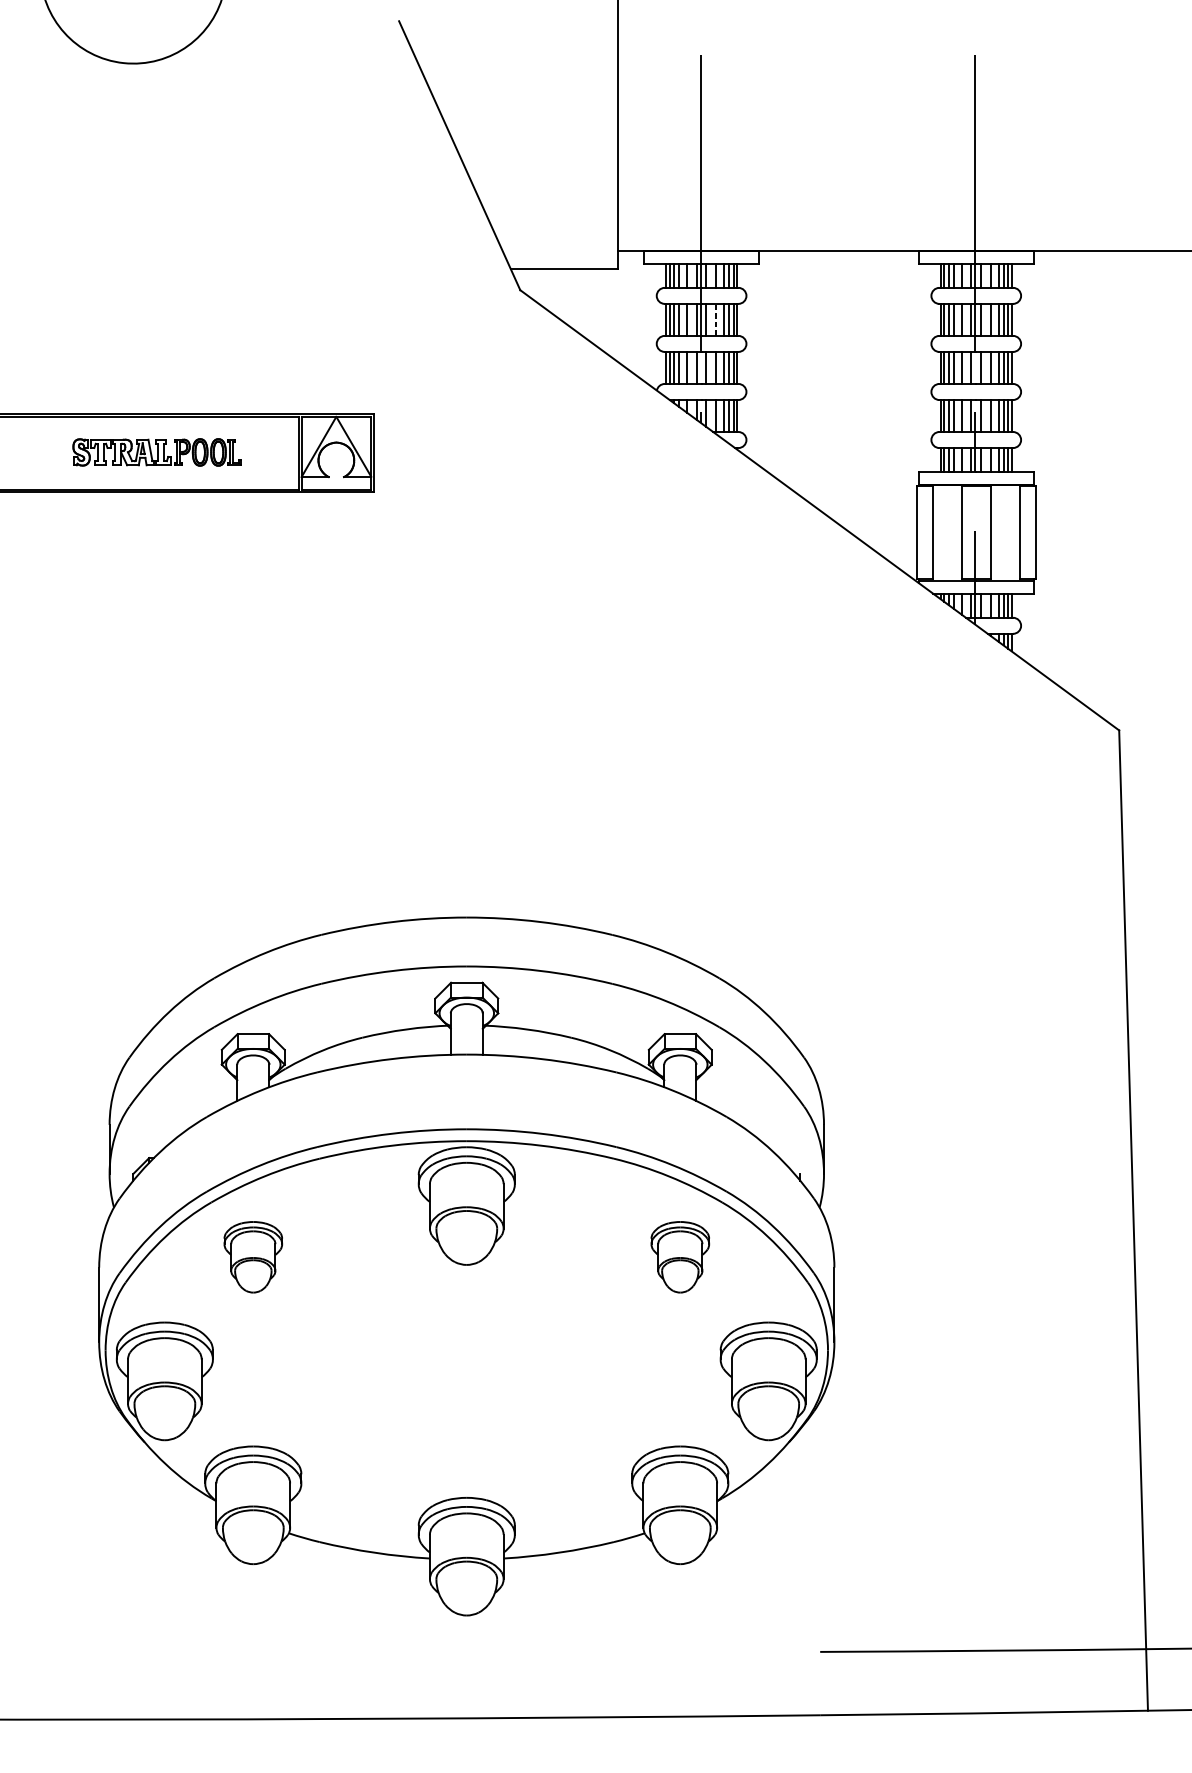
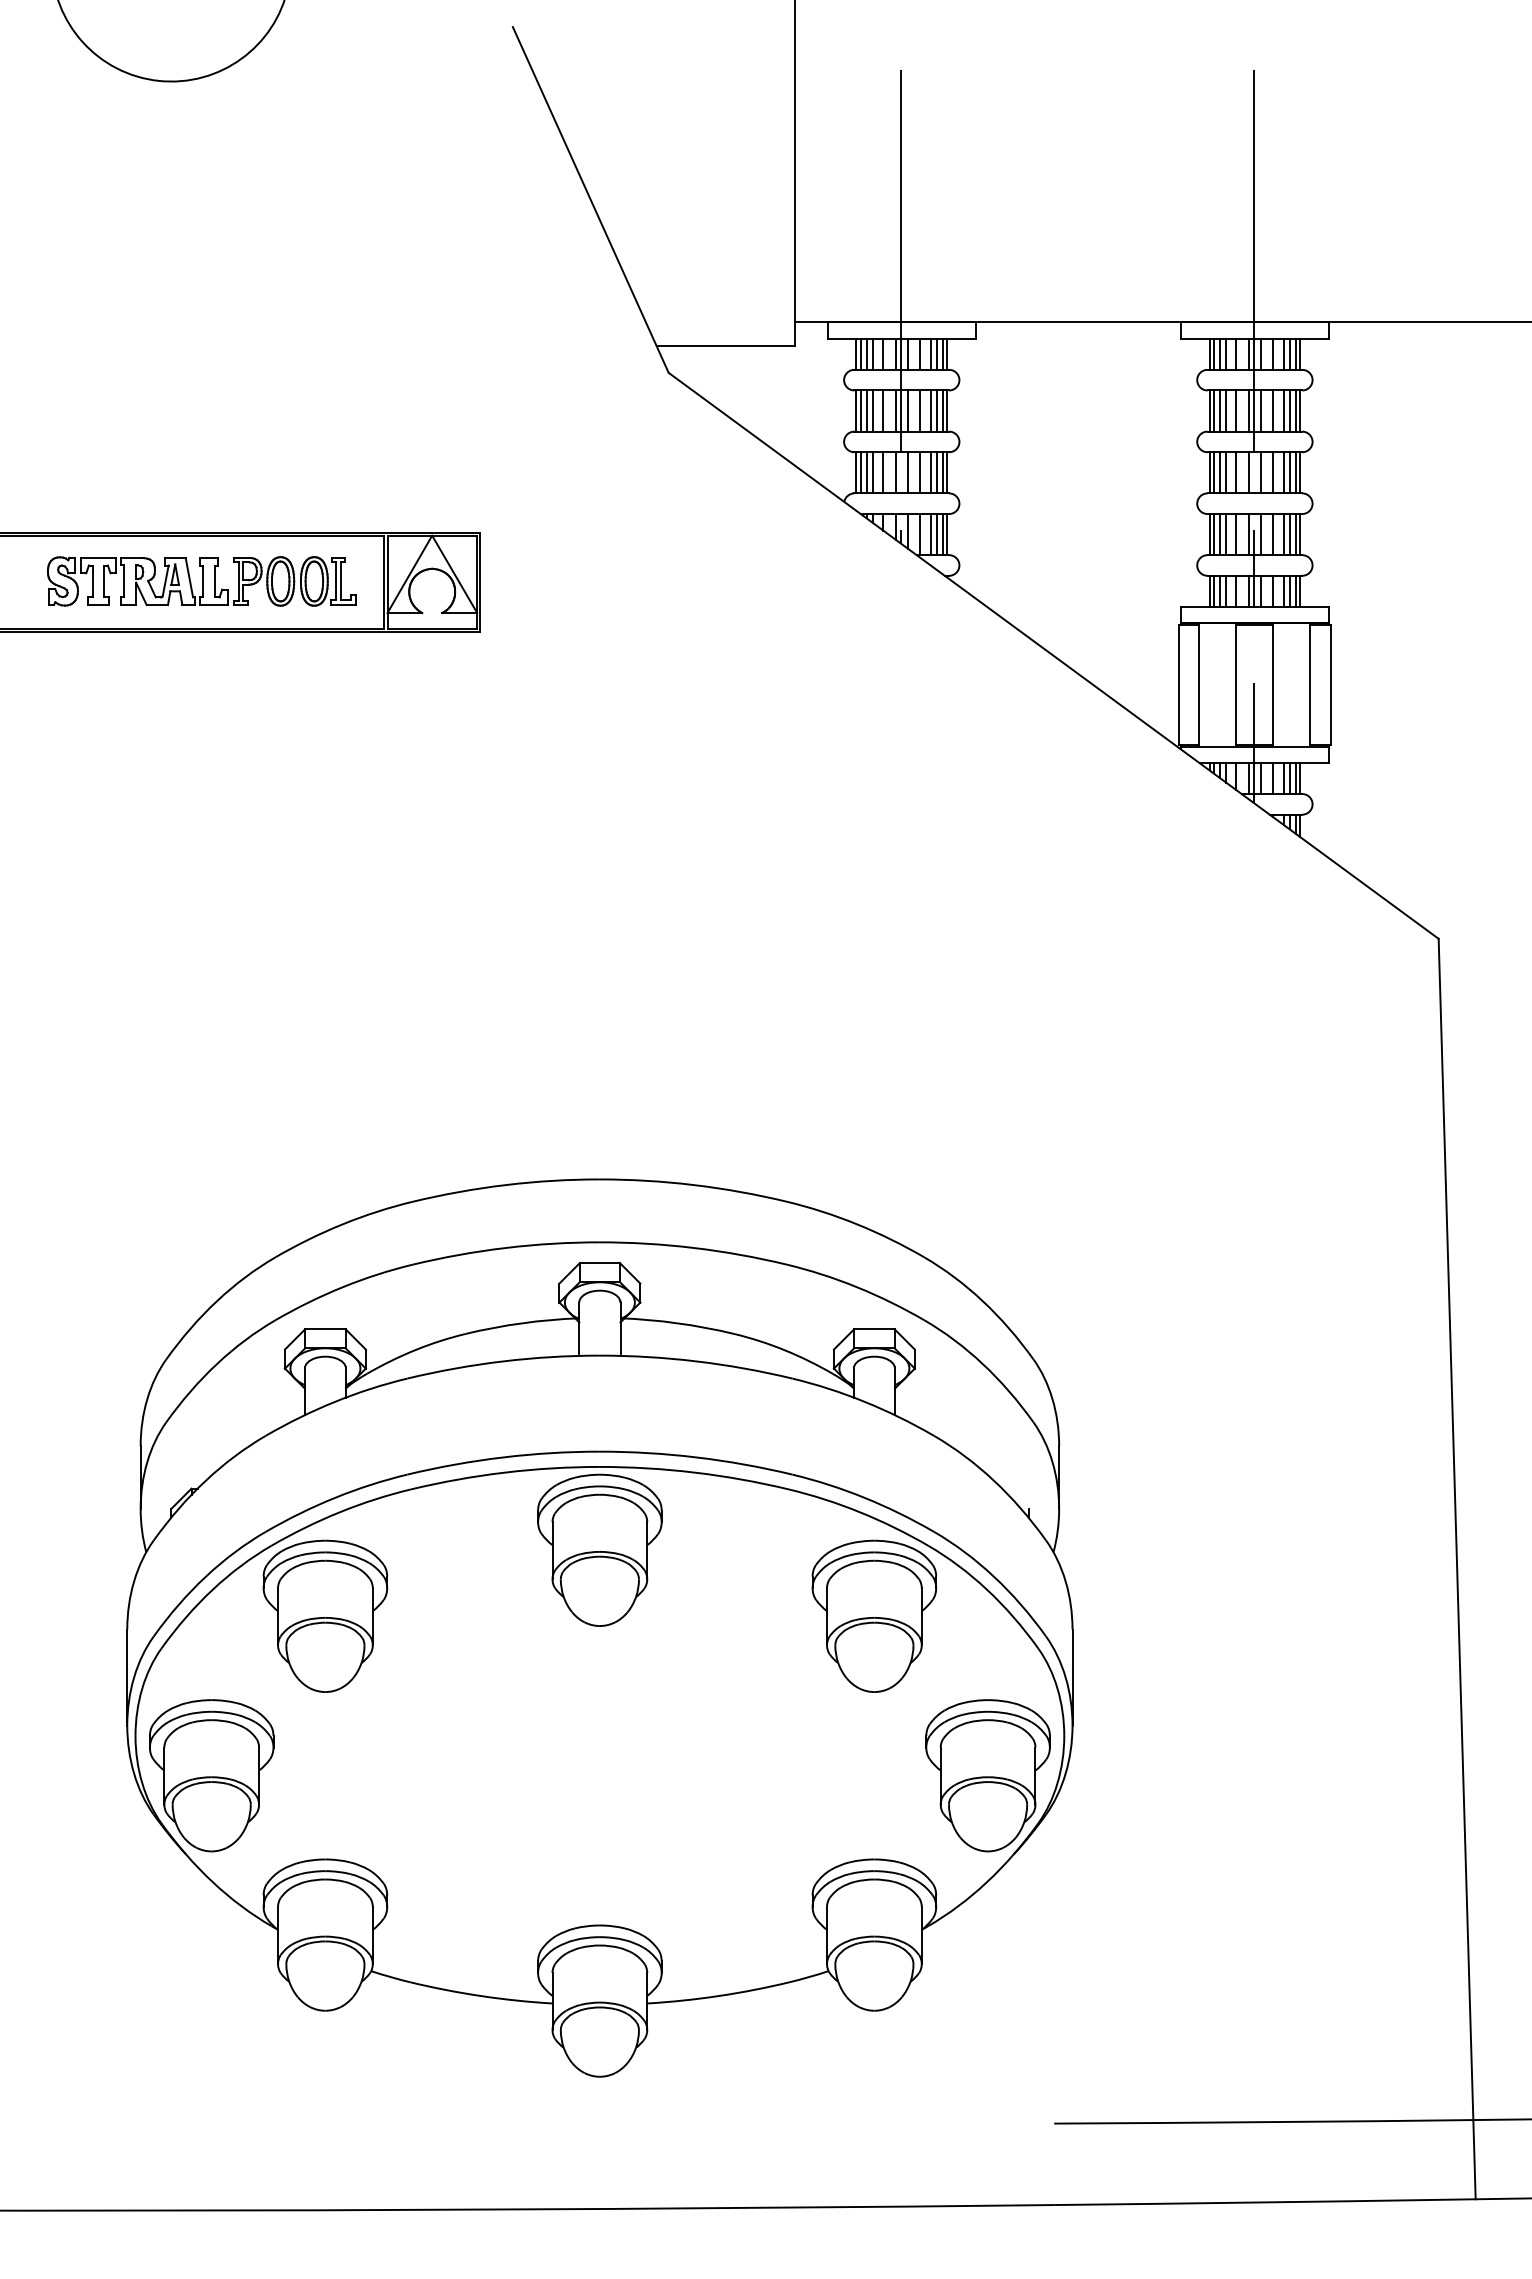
line: (716, 320) -> (920, 411), dashed -> solid
part: (156, 452) -> (201, 581), size x1.43
part: (253, 1256) -> (325, 1615), size x1.67
part: (680, 1256) -> (874, 1615), size x1.67

